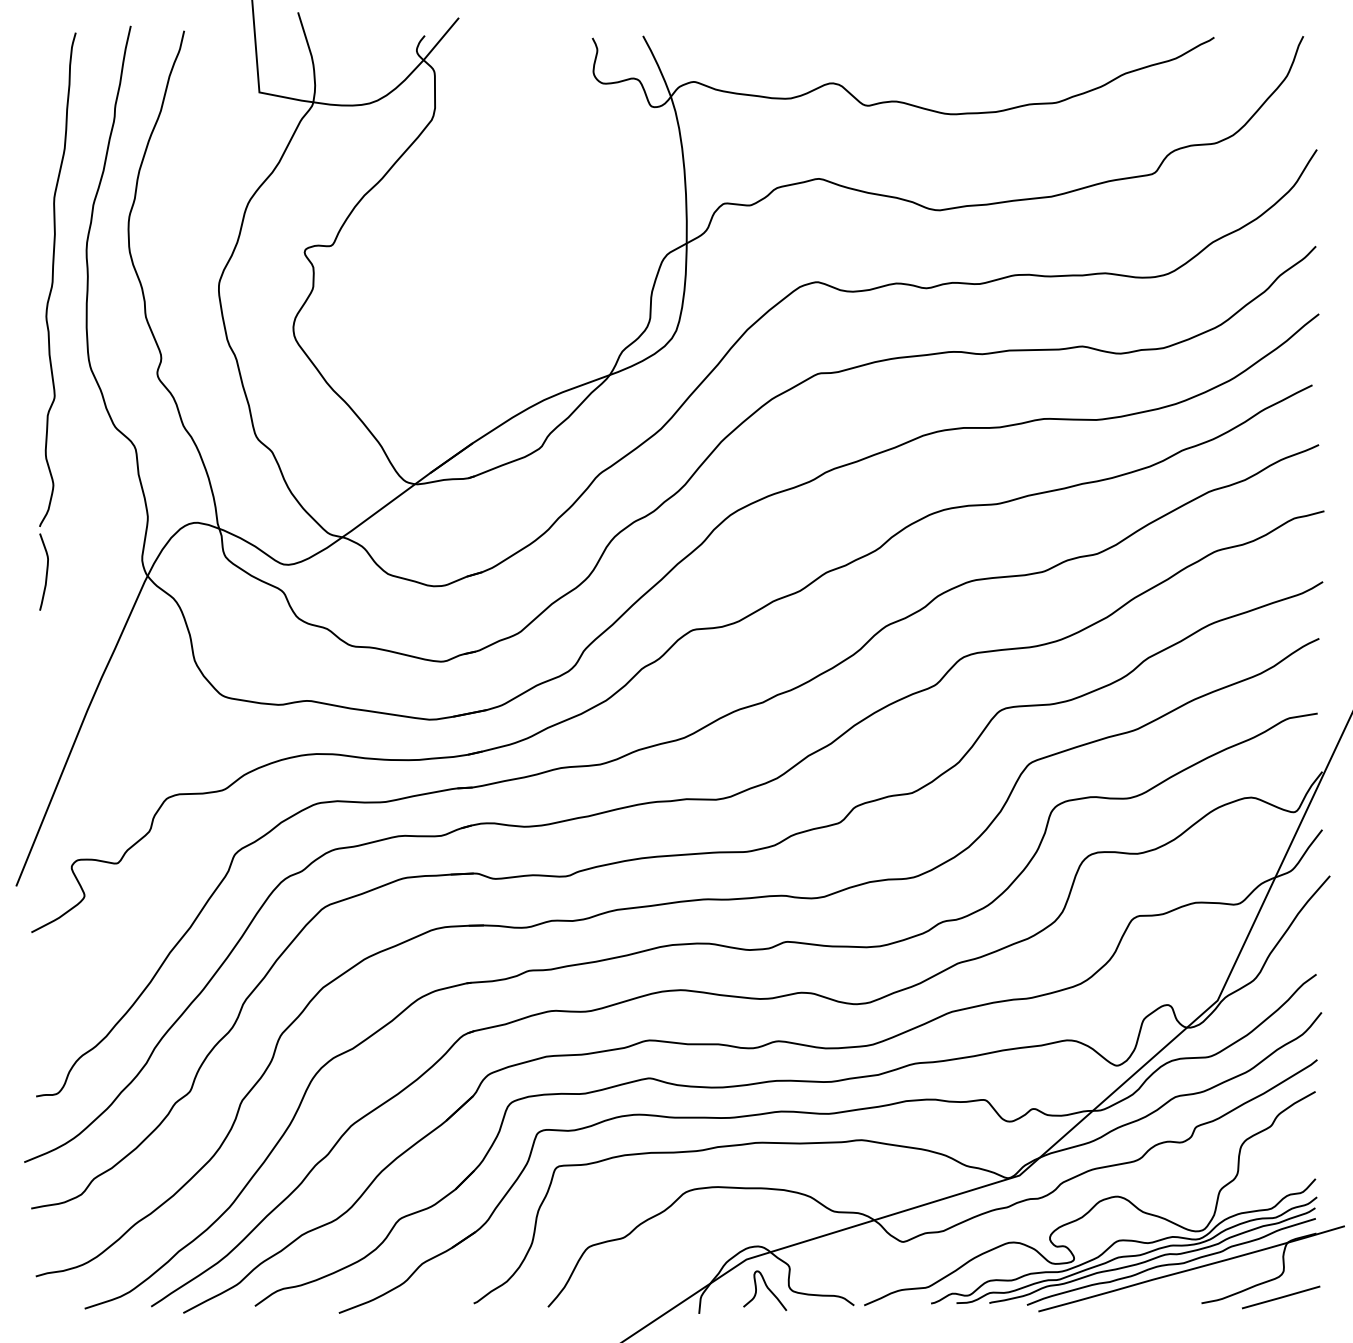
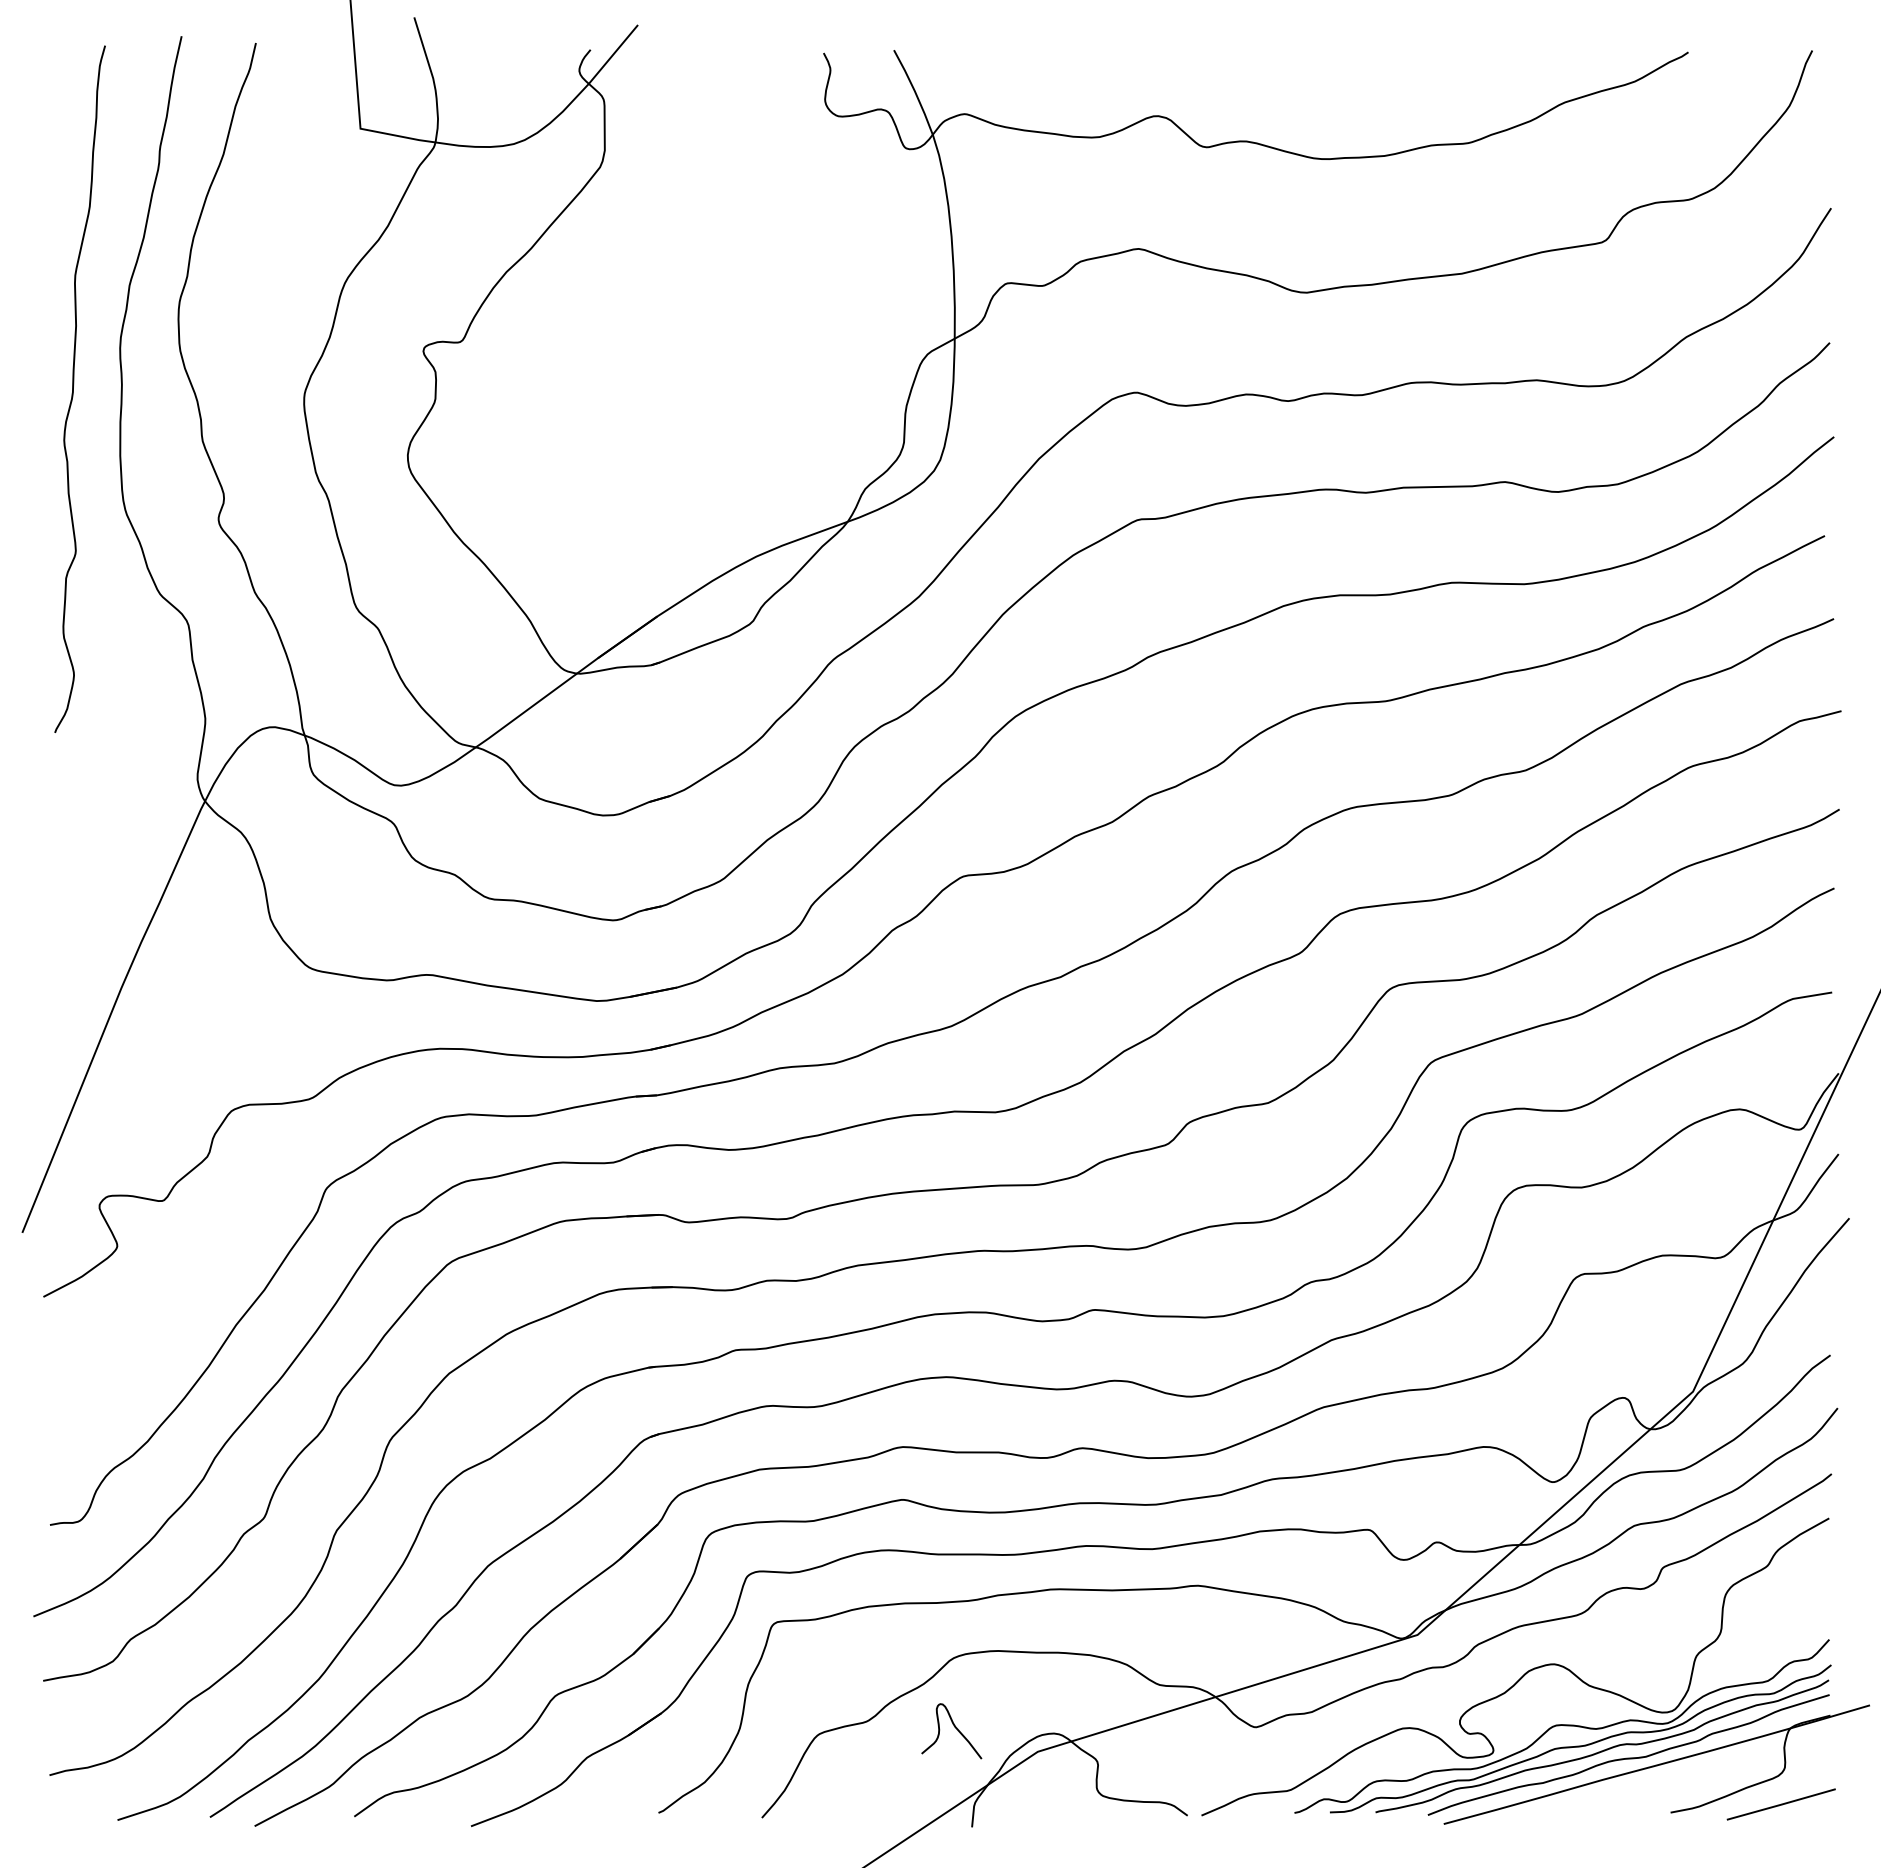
curve: (46, 571) -> (64, 795), removed
curve: (767, 1288) -> (954, 1727), moved

